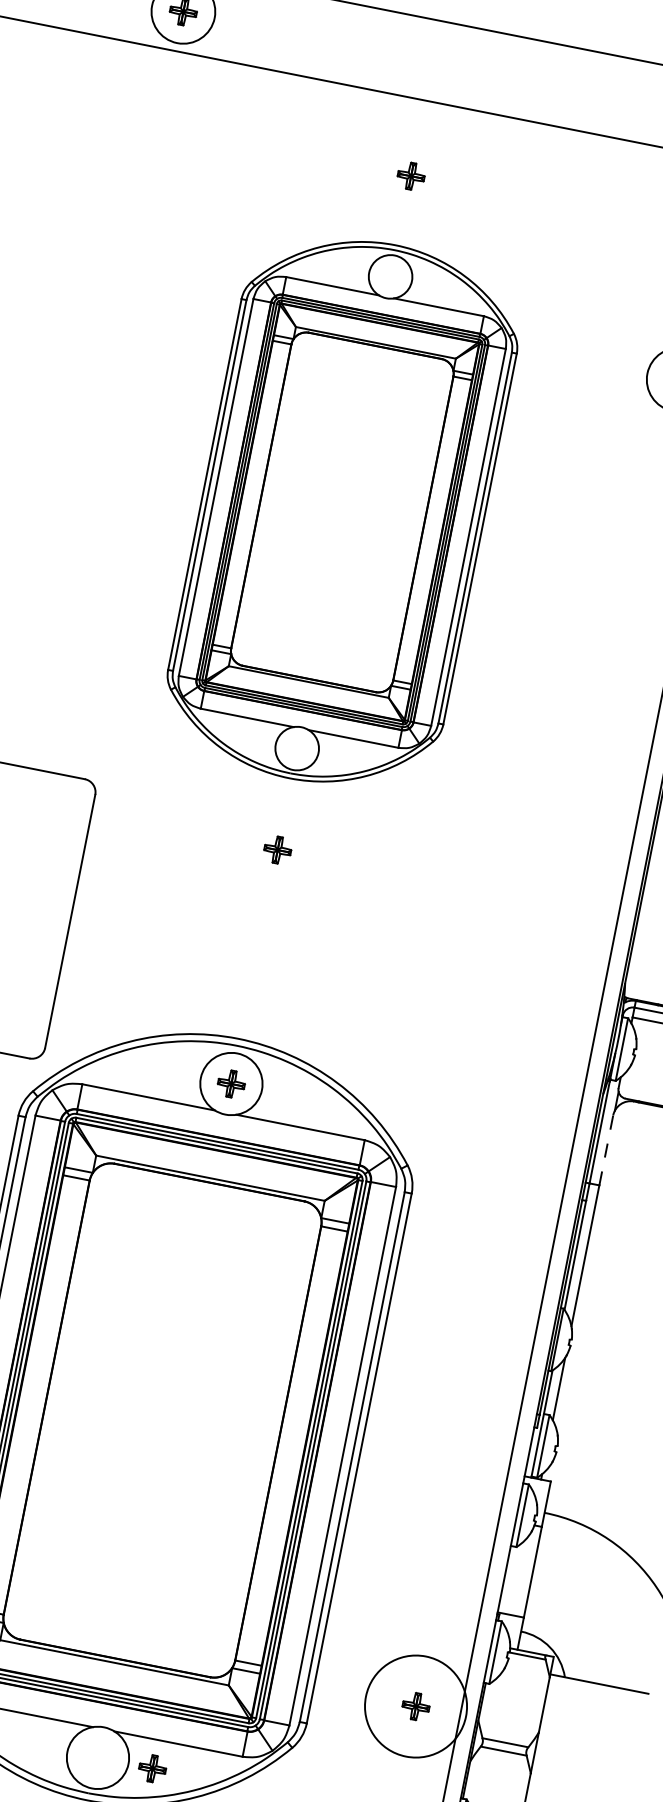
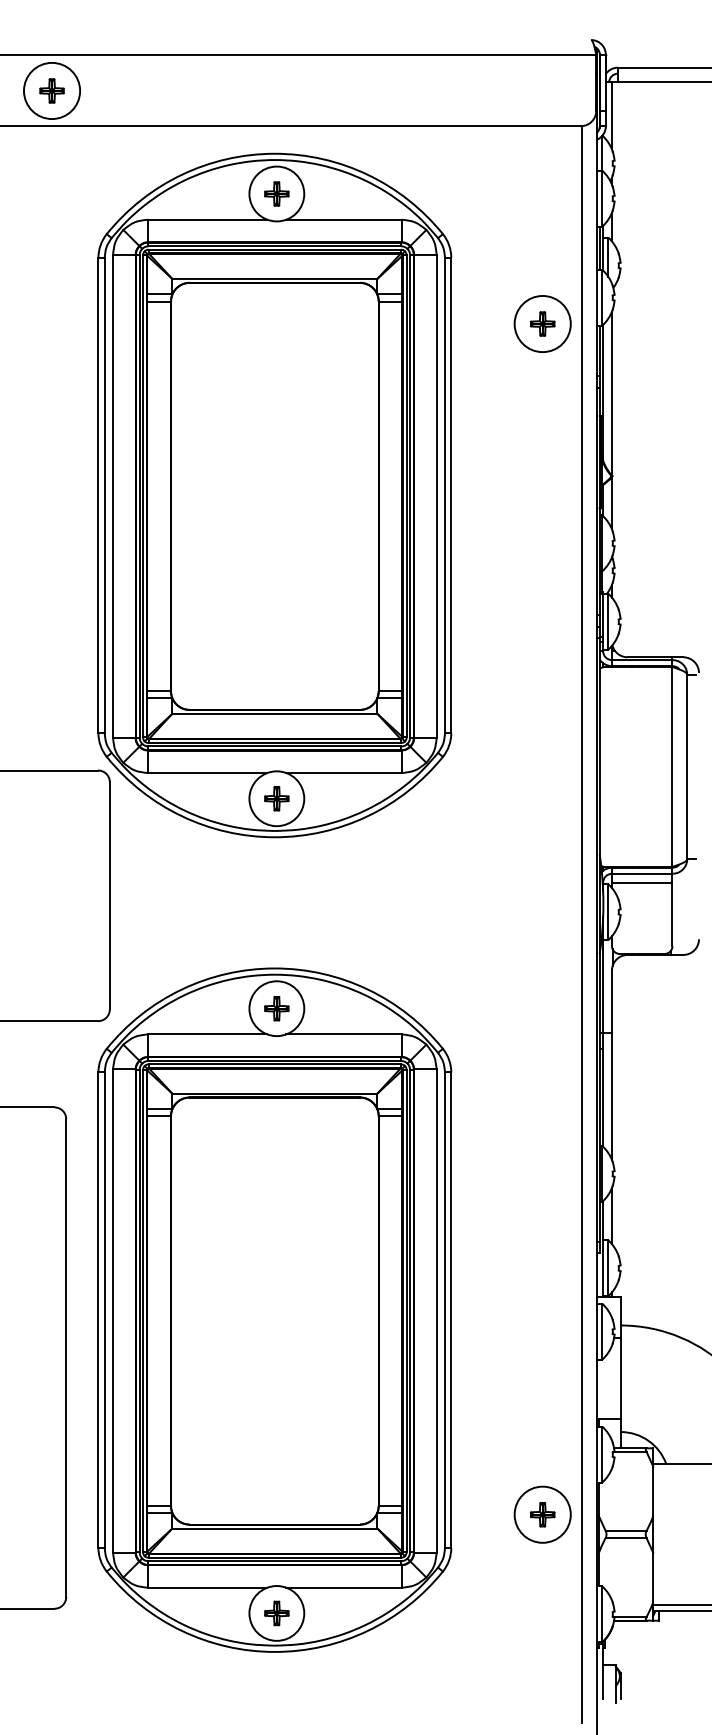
part: (342, 511) -> (274, 495), size x1.43
line: (605, 1149) -> (611, 1001), dashed -> solid
circle: (415, 1706) -> (542, 1514), size x0.62
part: (152, 1768) -> (276, 1613), moved

